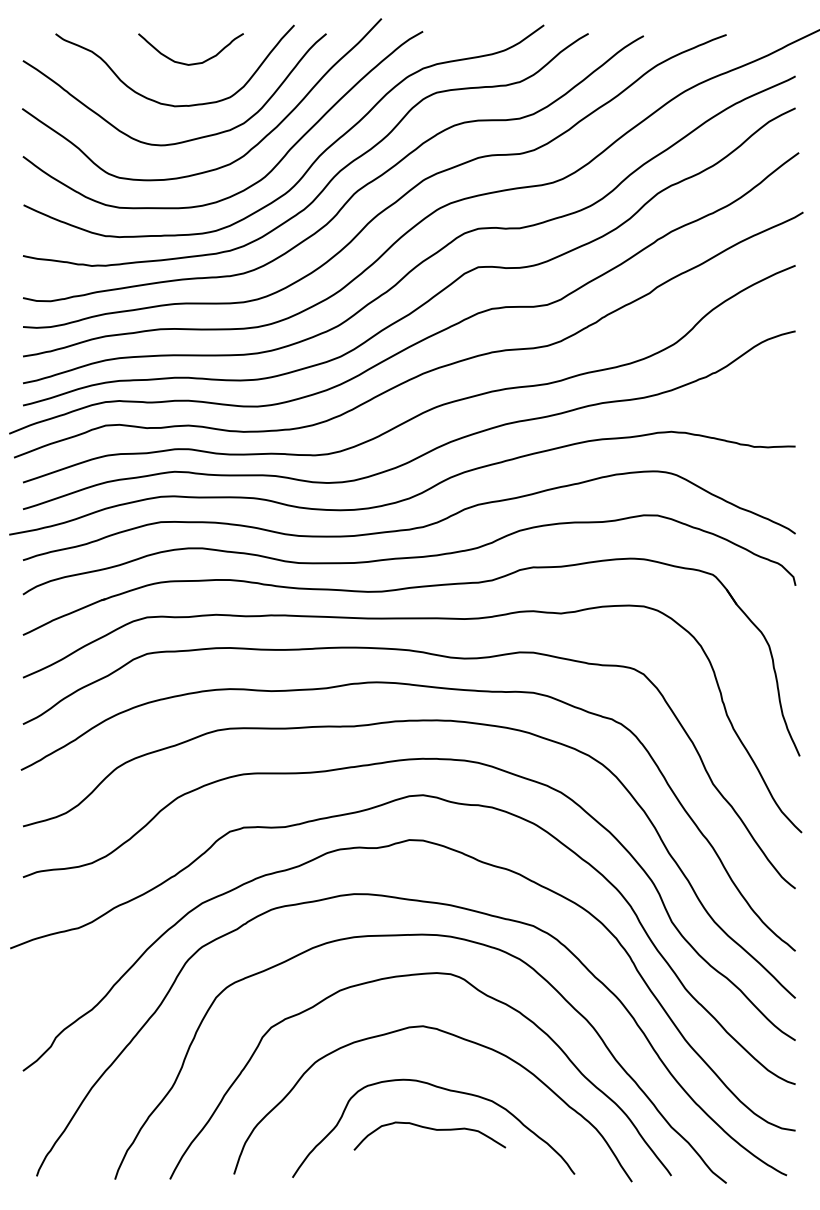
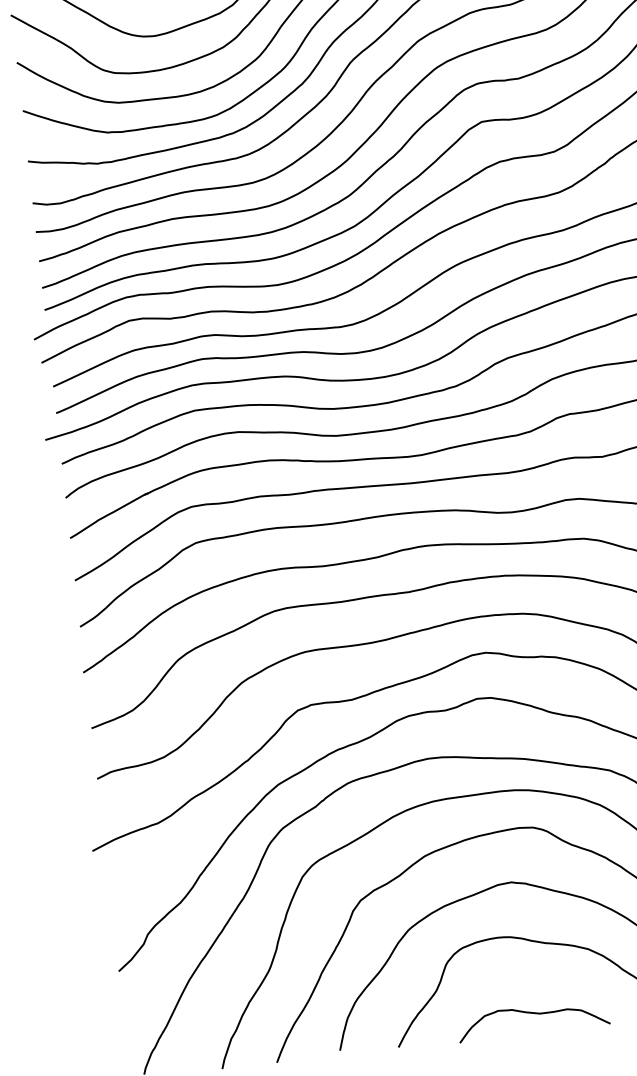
curve: (429, 1129) -> (532, 1014), moved

